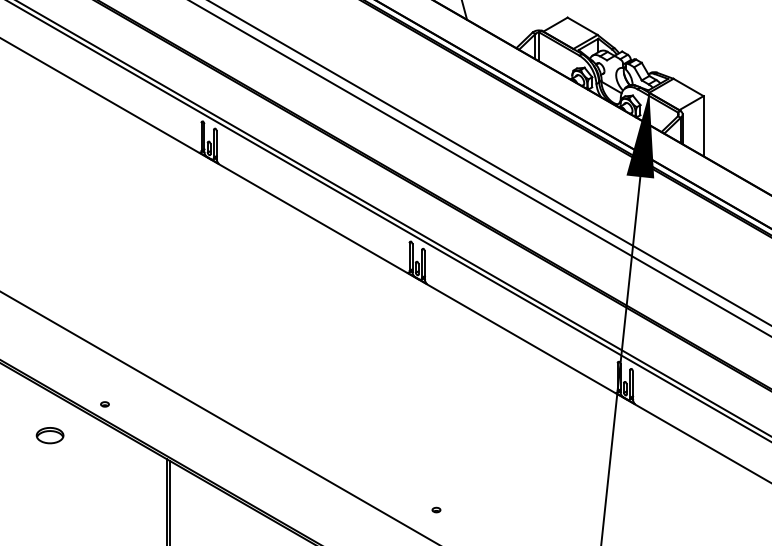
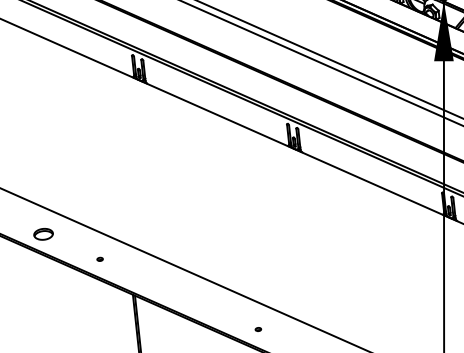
part: (104, 404) -> (99, 259), moved
part: (49, 435) -> (43, 234), moved
part: (436, 509) -> (258, 329), moved

